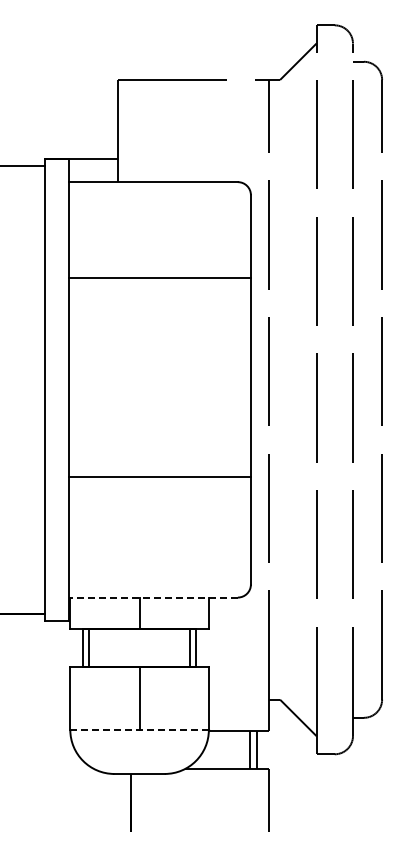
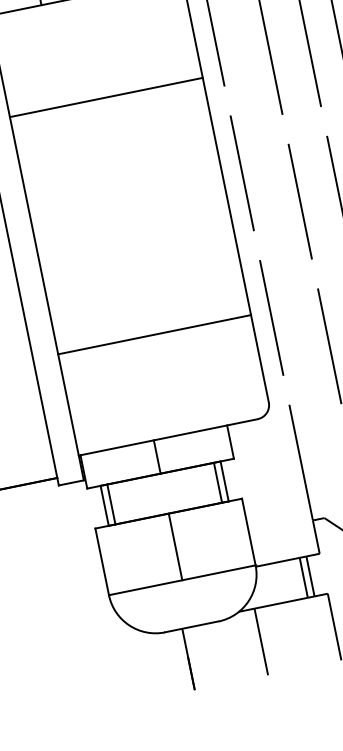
line: (159, 476) -> (154, 334), moved
line: (153, 597) -> (168, 437), dashed -> solid
line: (139, 729) -> (182, 579), dashed -> solid
line: (199, 799) -> (260, 641), added

